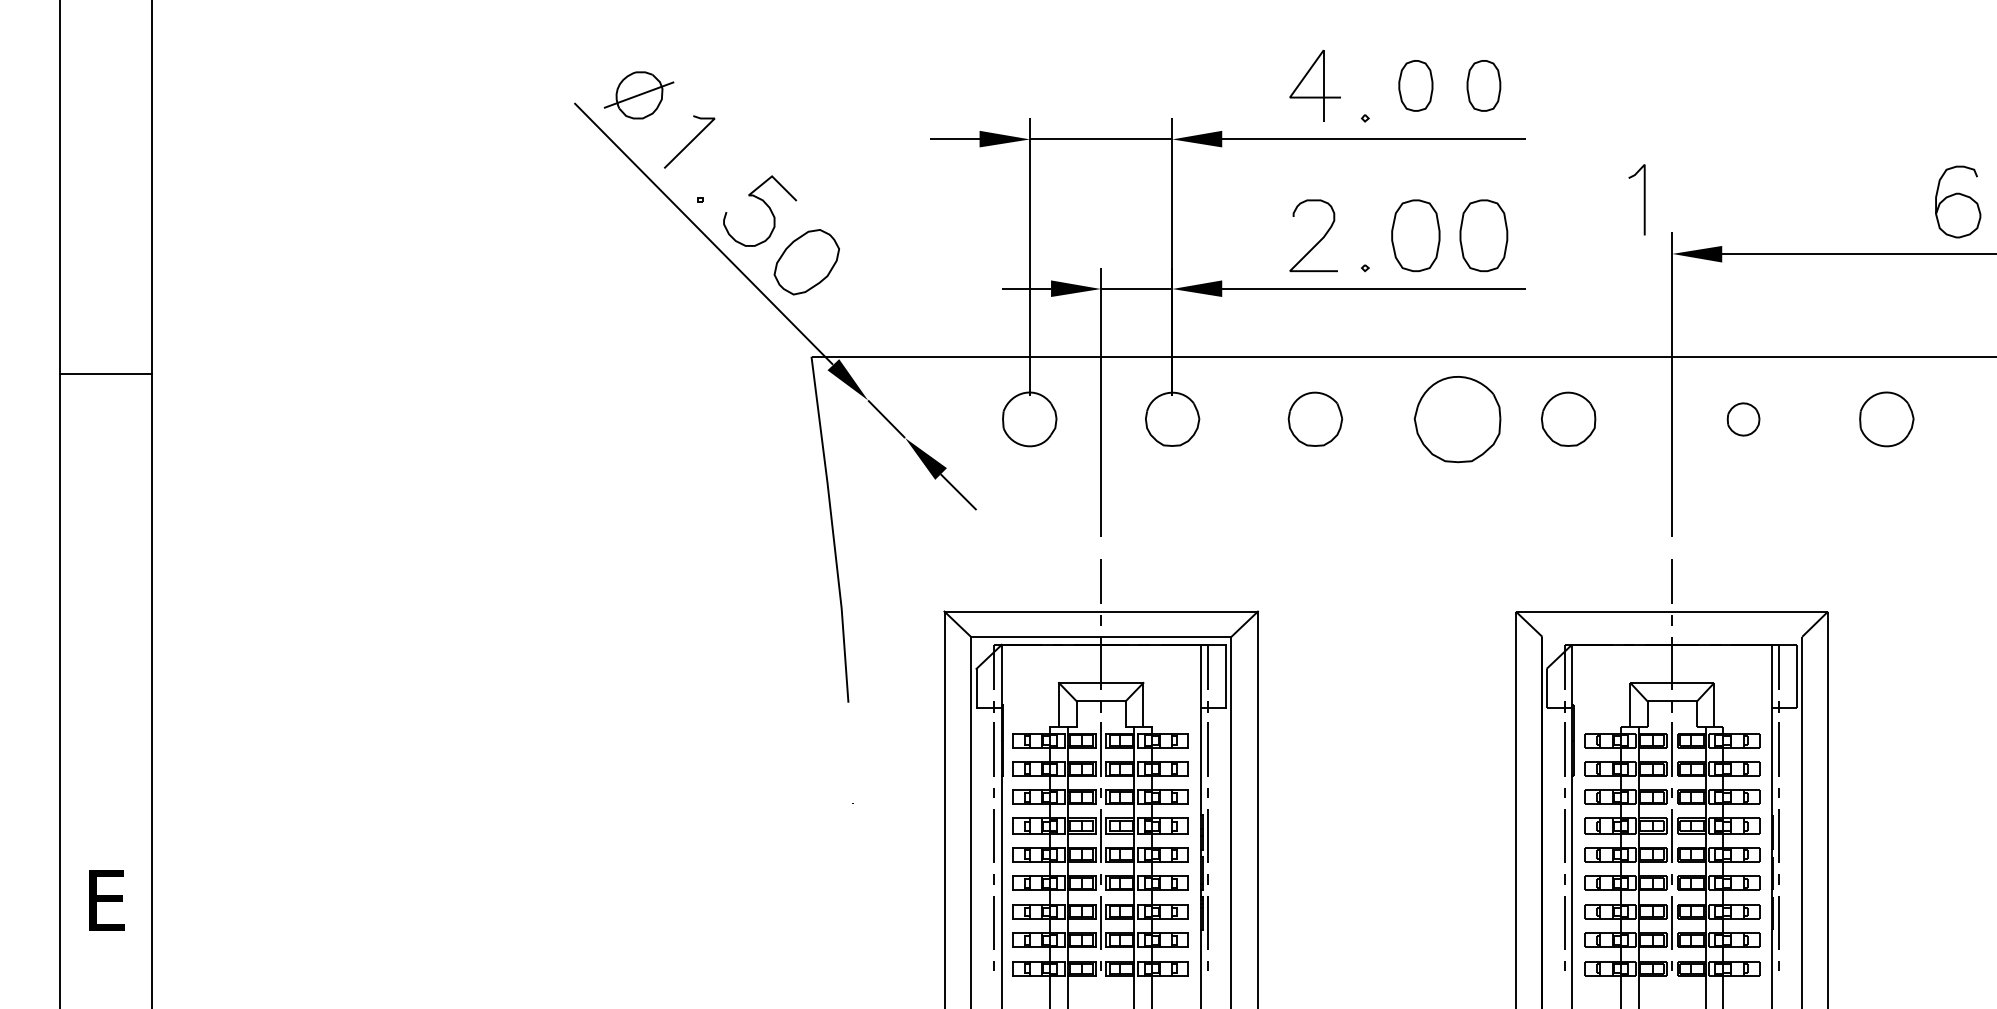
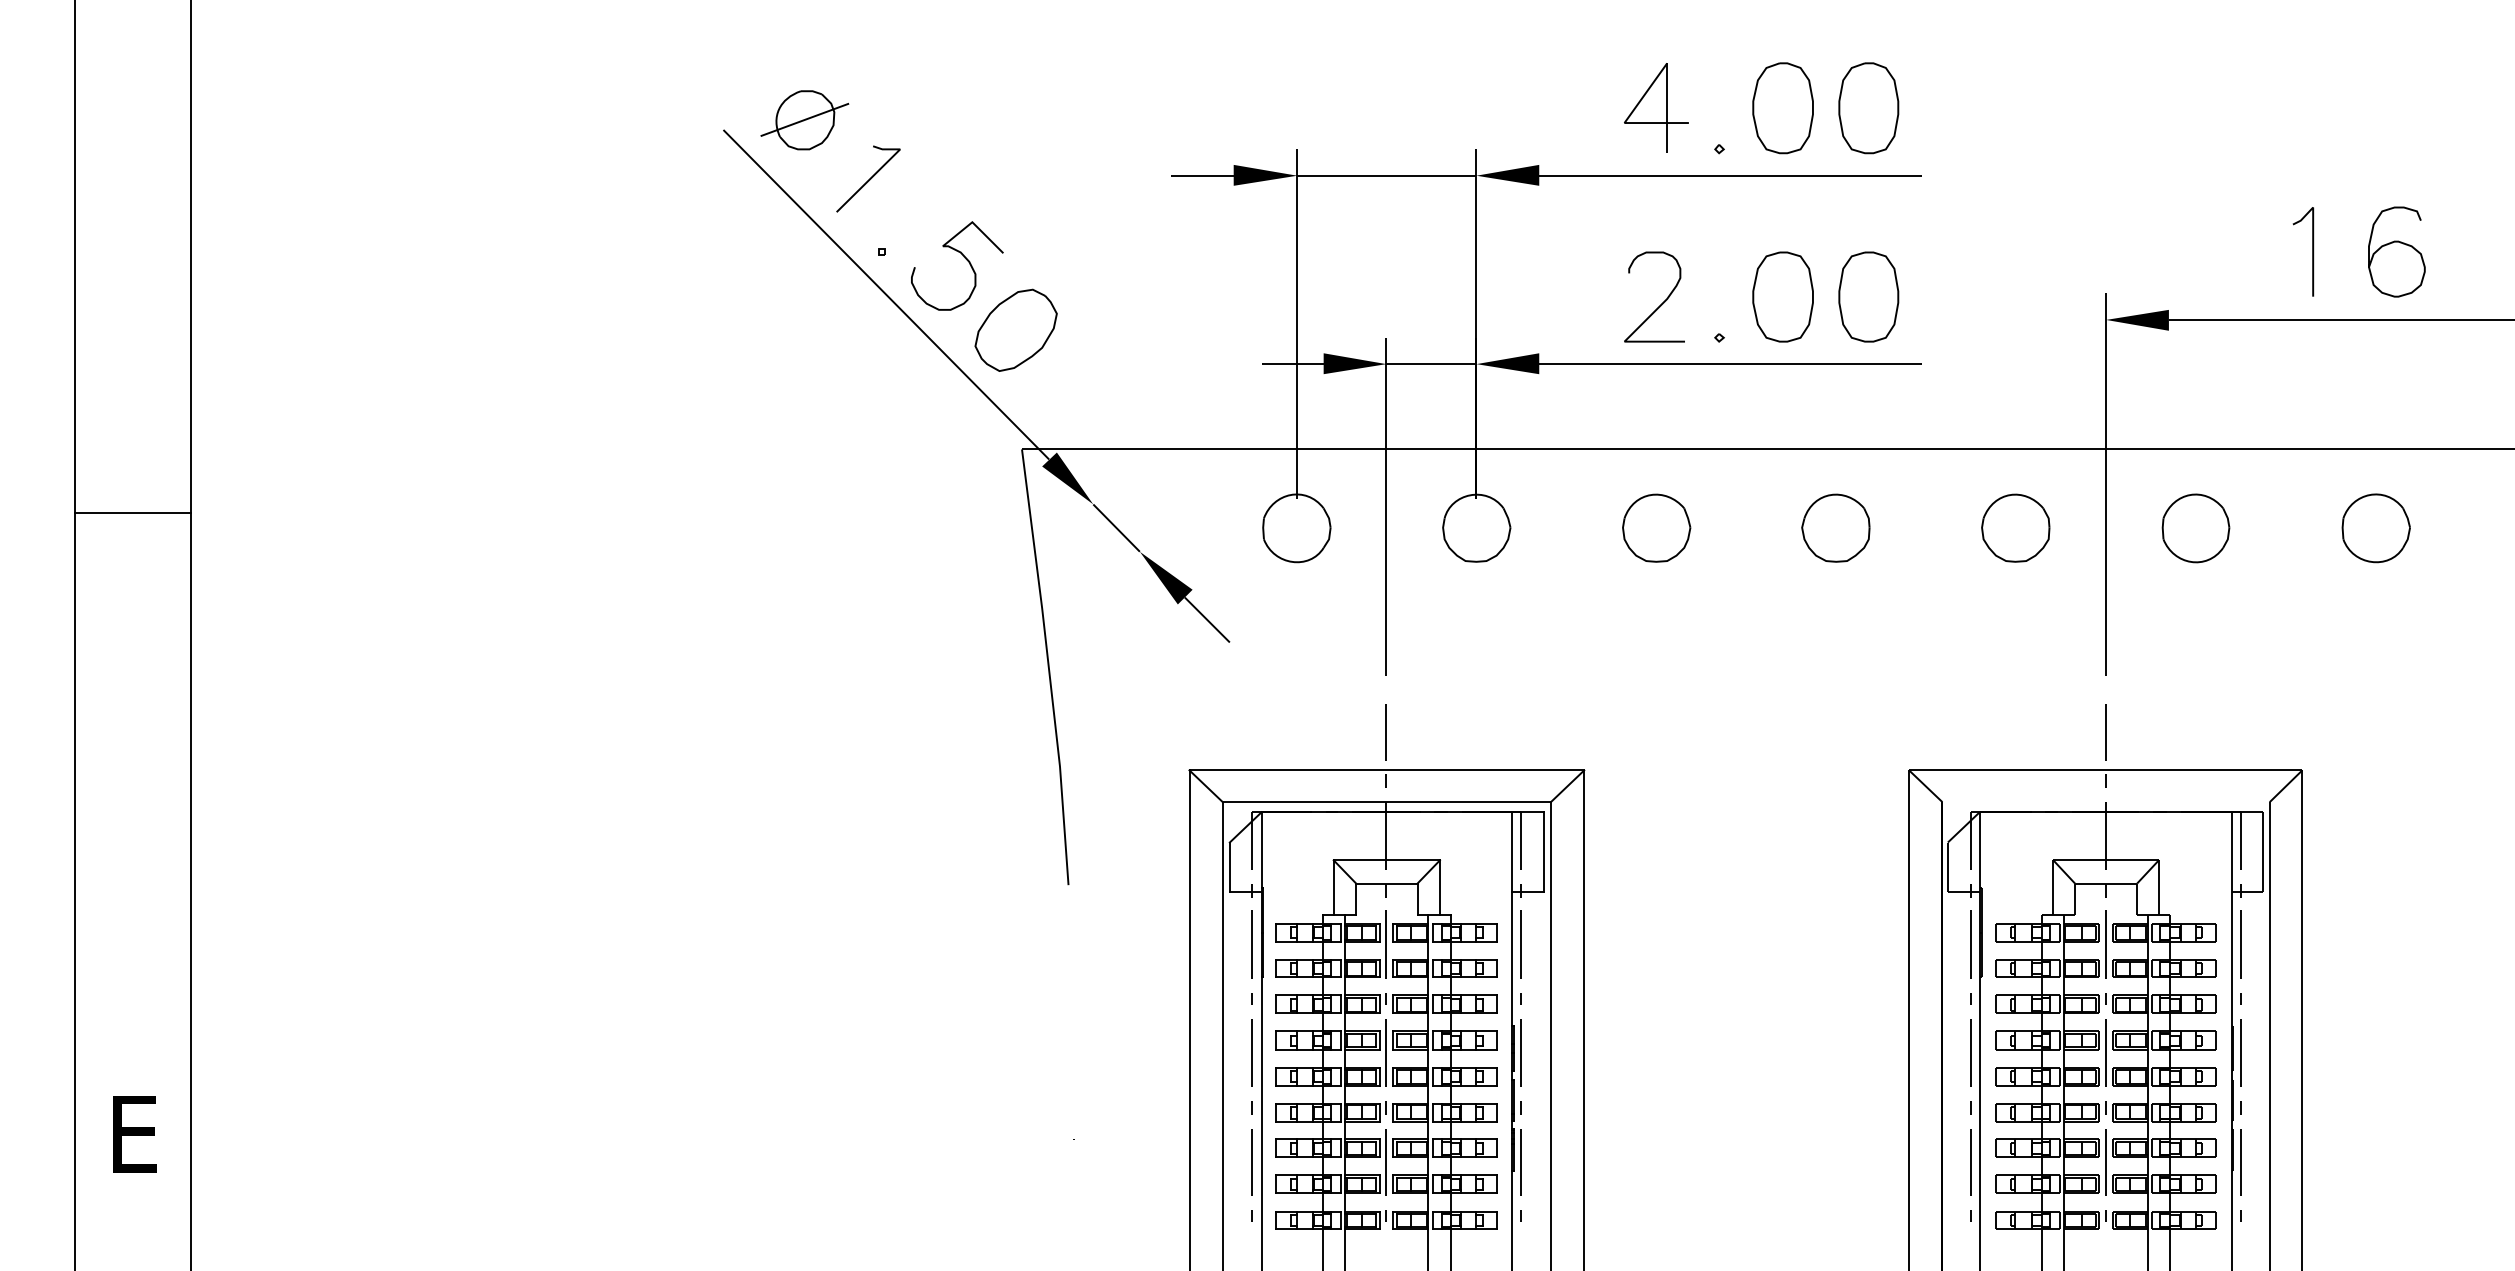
part: (1415, 85) -> (1782, 107), size x1.43
part: (1483, 85) -> (1868, 107), size x1.43
curve: (1960, 195) -> (2399, 243), moved
line: (1643, 199) -> (2311, 251), moved
line: (105, 374) -> (132, 513), moved
part: (1457, 418) -> (1835, 527), size x0.62
part: (1568, 418) -> (2015, 527), moved
part: (1743, 419) -> (2195, 528), size x1.67

